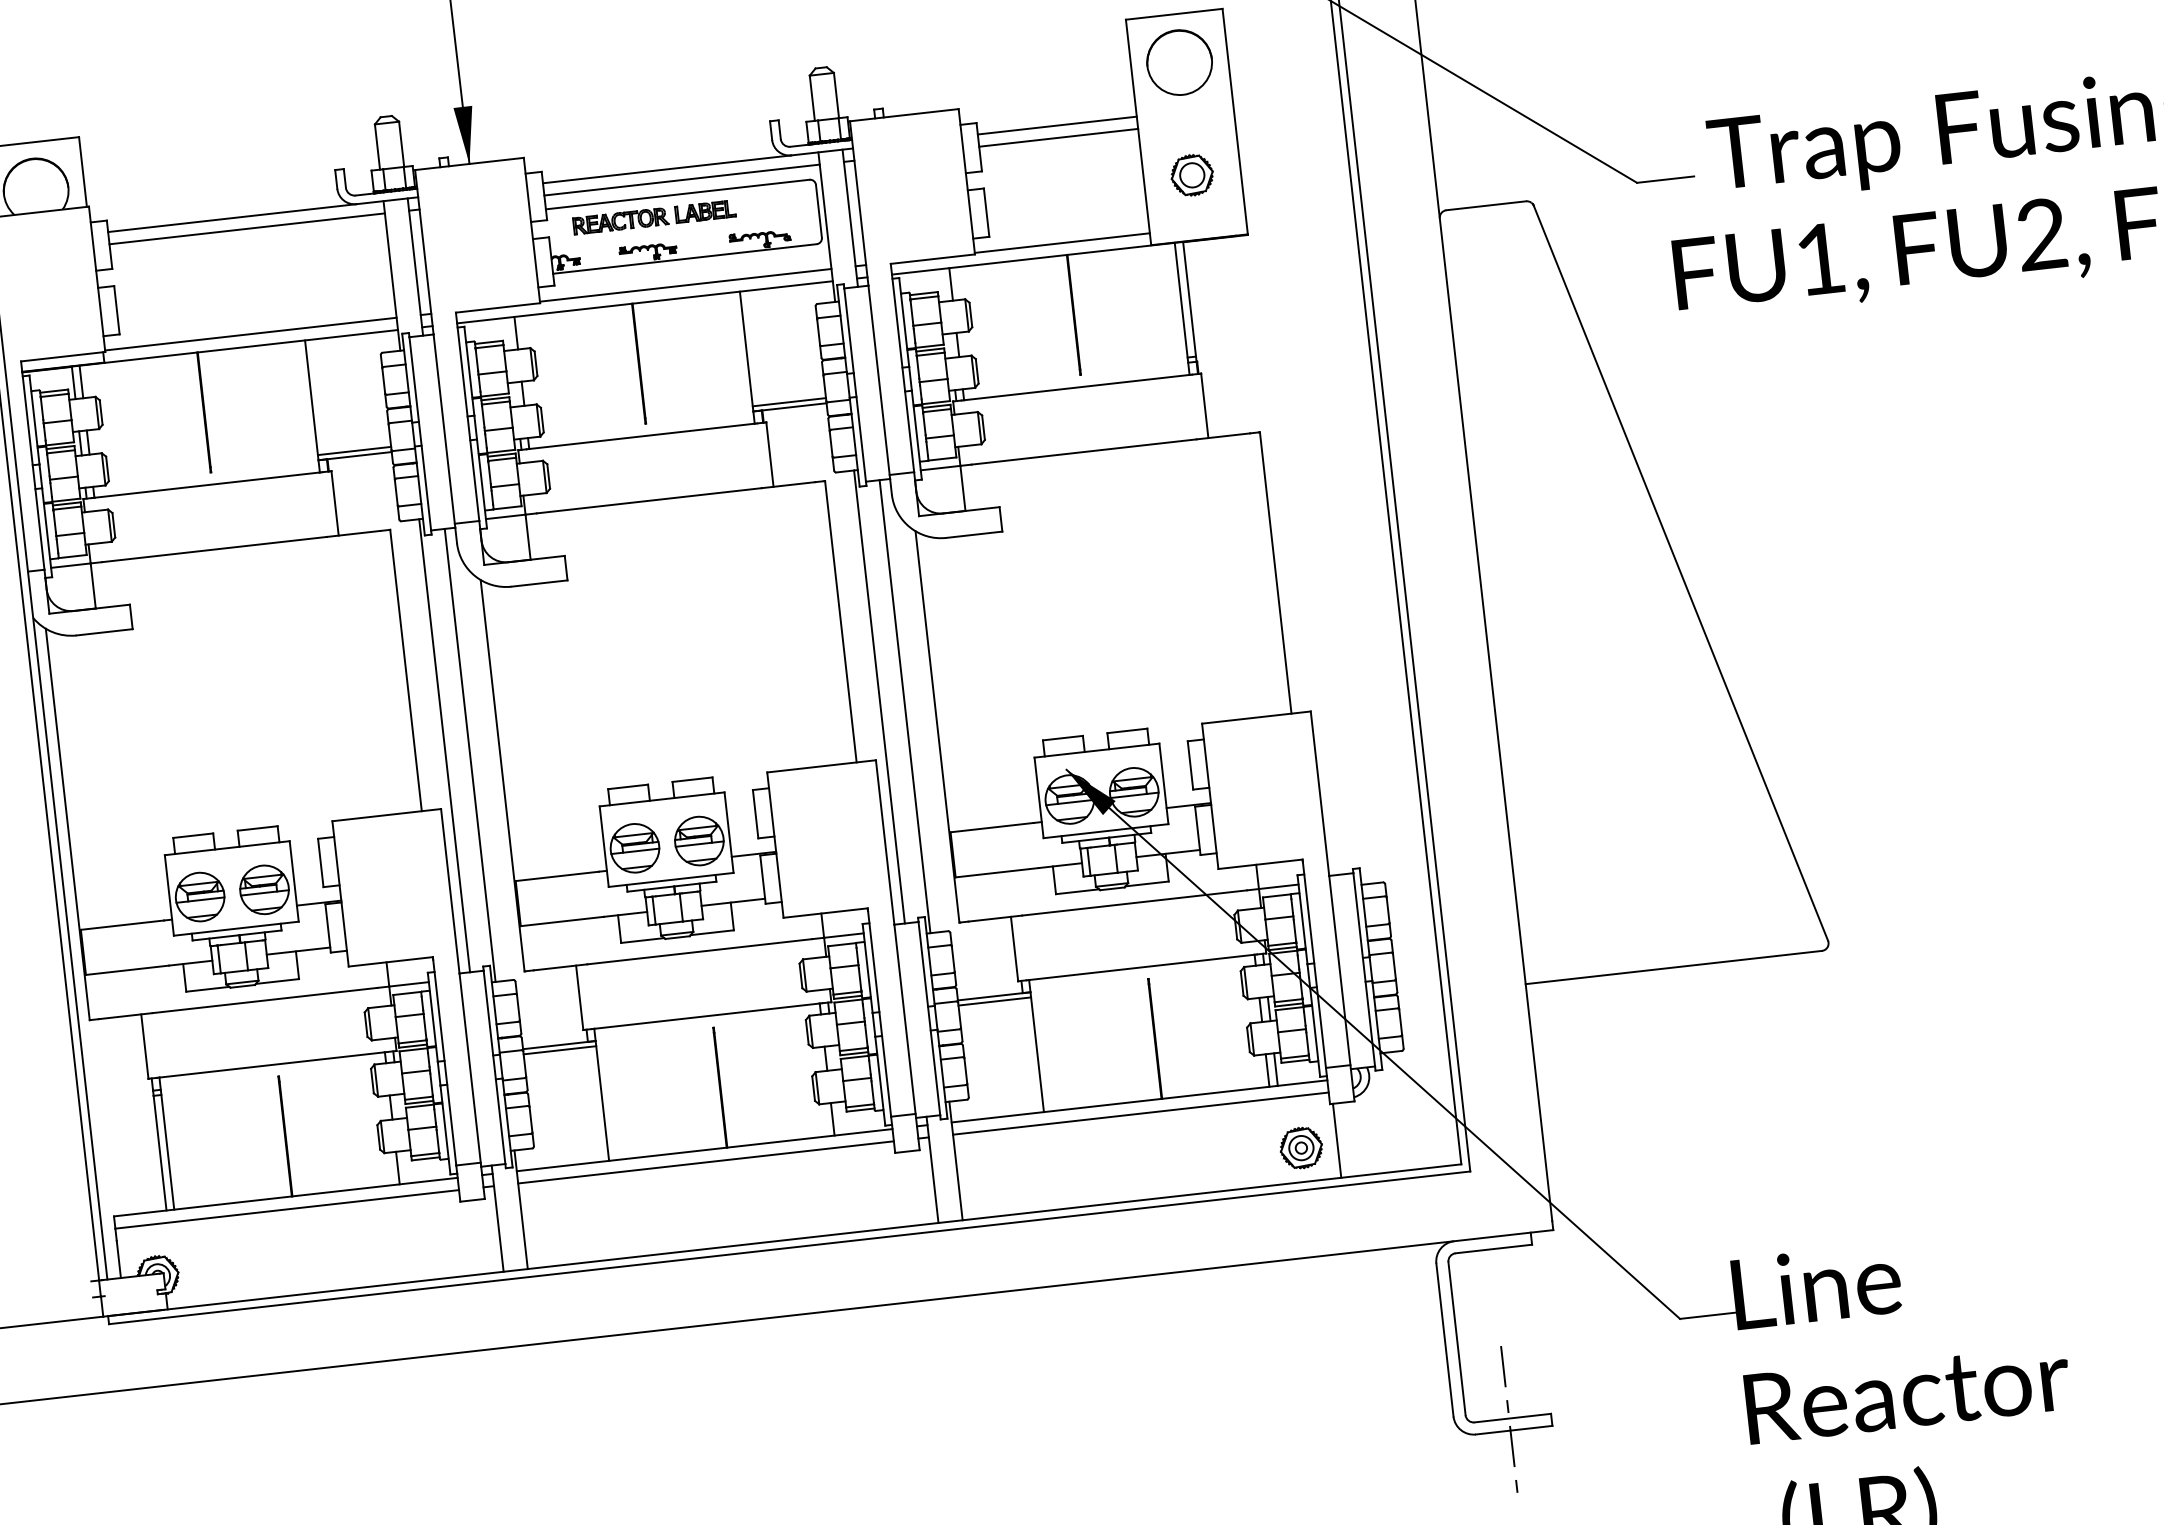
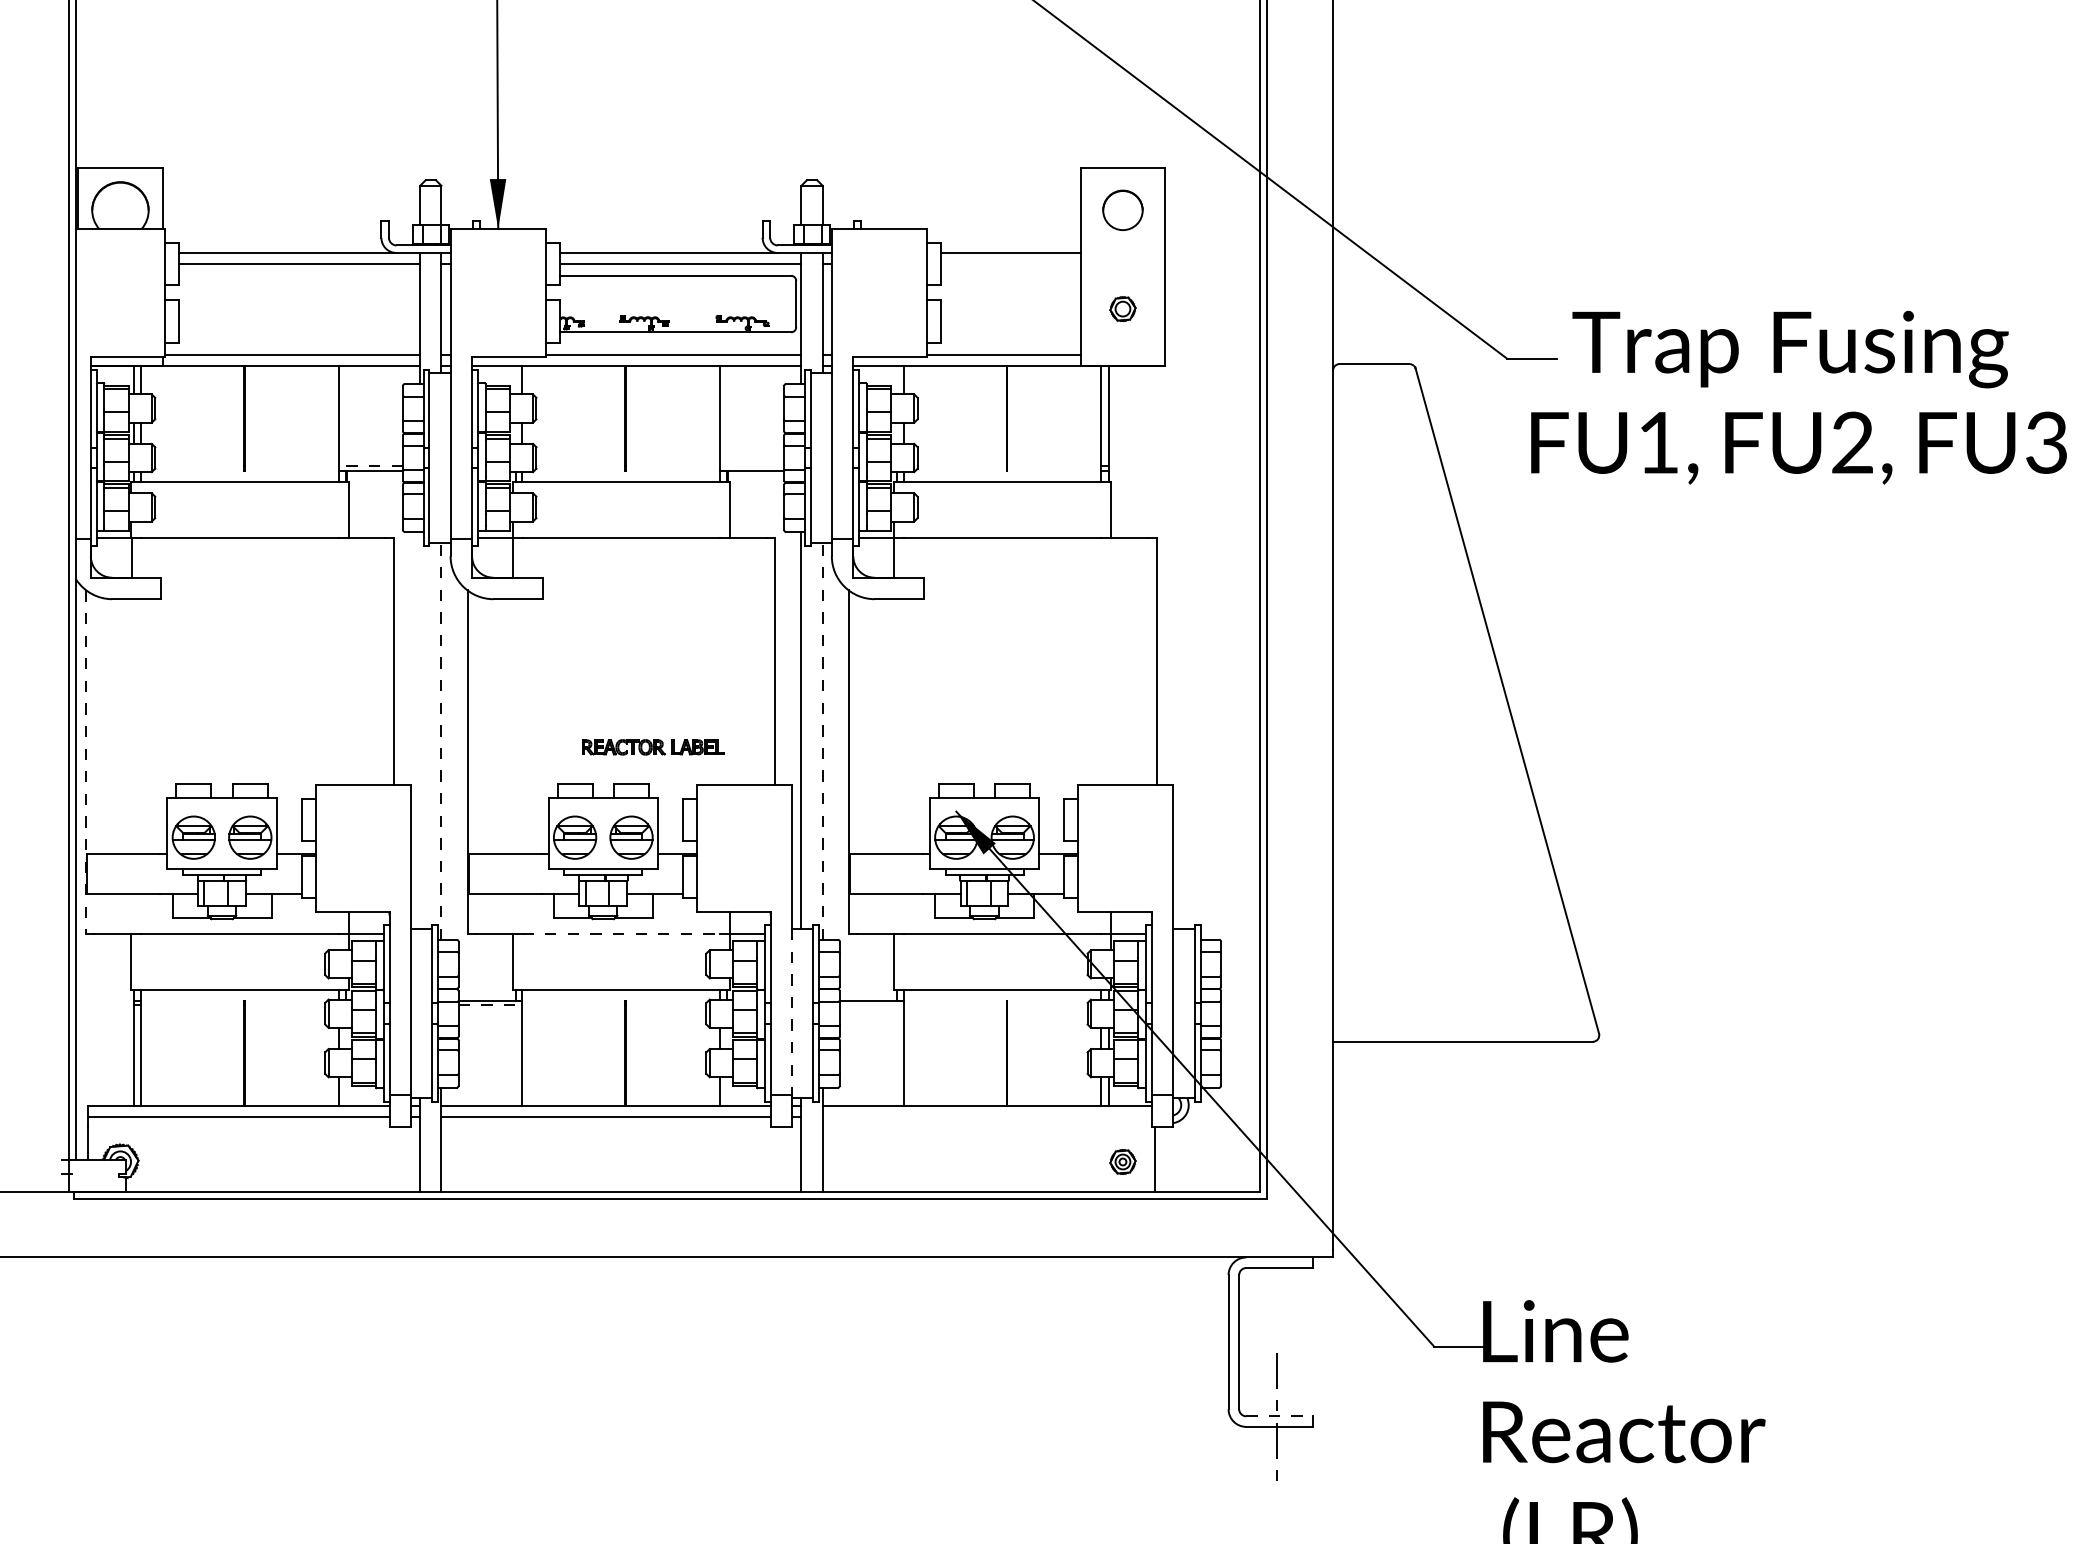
part: (1179, 62) -> (1122, 210), size x0.7
line: (1058, 137) -> (1010, 263), removed
part: (1191, 174) -> (1122, 308), size x0.7
part: (654, 217) -> (653, 747), moved
line: (788, 402) -> (751, 466), removed
line: (354, 451) -> (370, 466), solid -> dashed
line: (904, 706) -> (822, 741), solid -> dashed
line: (444, 745) -> (420, 730), removed
line: (470, 755) -> (441, 741), solid -> dashed
line: (67, 823) -> (86, 761), solid -> dashed
line: (700, 951) -> (621, 933), solid -> dashed
line: (994, 1001) -> (871, 1005), removed
line: (905, 1021) -> (792, 1013), solid -> dashed
line: (559, 1050) -> (490, 1005), solid -> dashed
line: (1141, 1113) -> (987, 1116), removed
part: (1300, 1147) -> (1122, 1161), size x0.7
line: (1512, 1418) -> (1279, 1416), solid -> dashed

